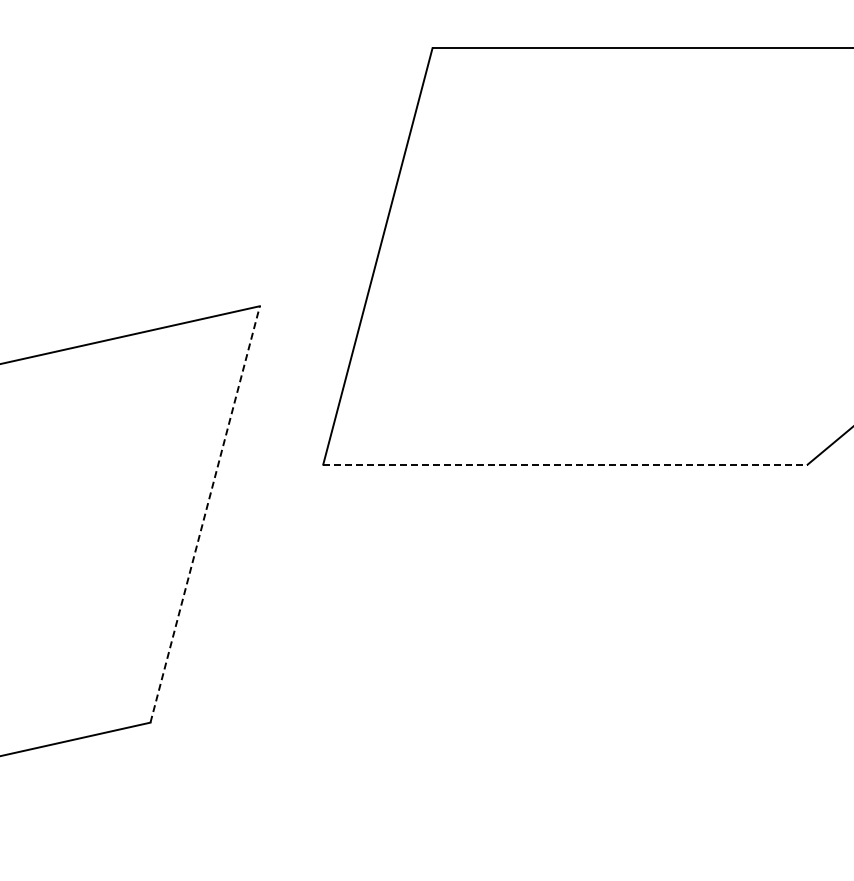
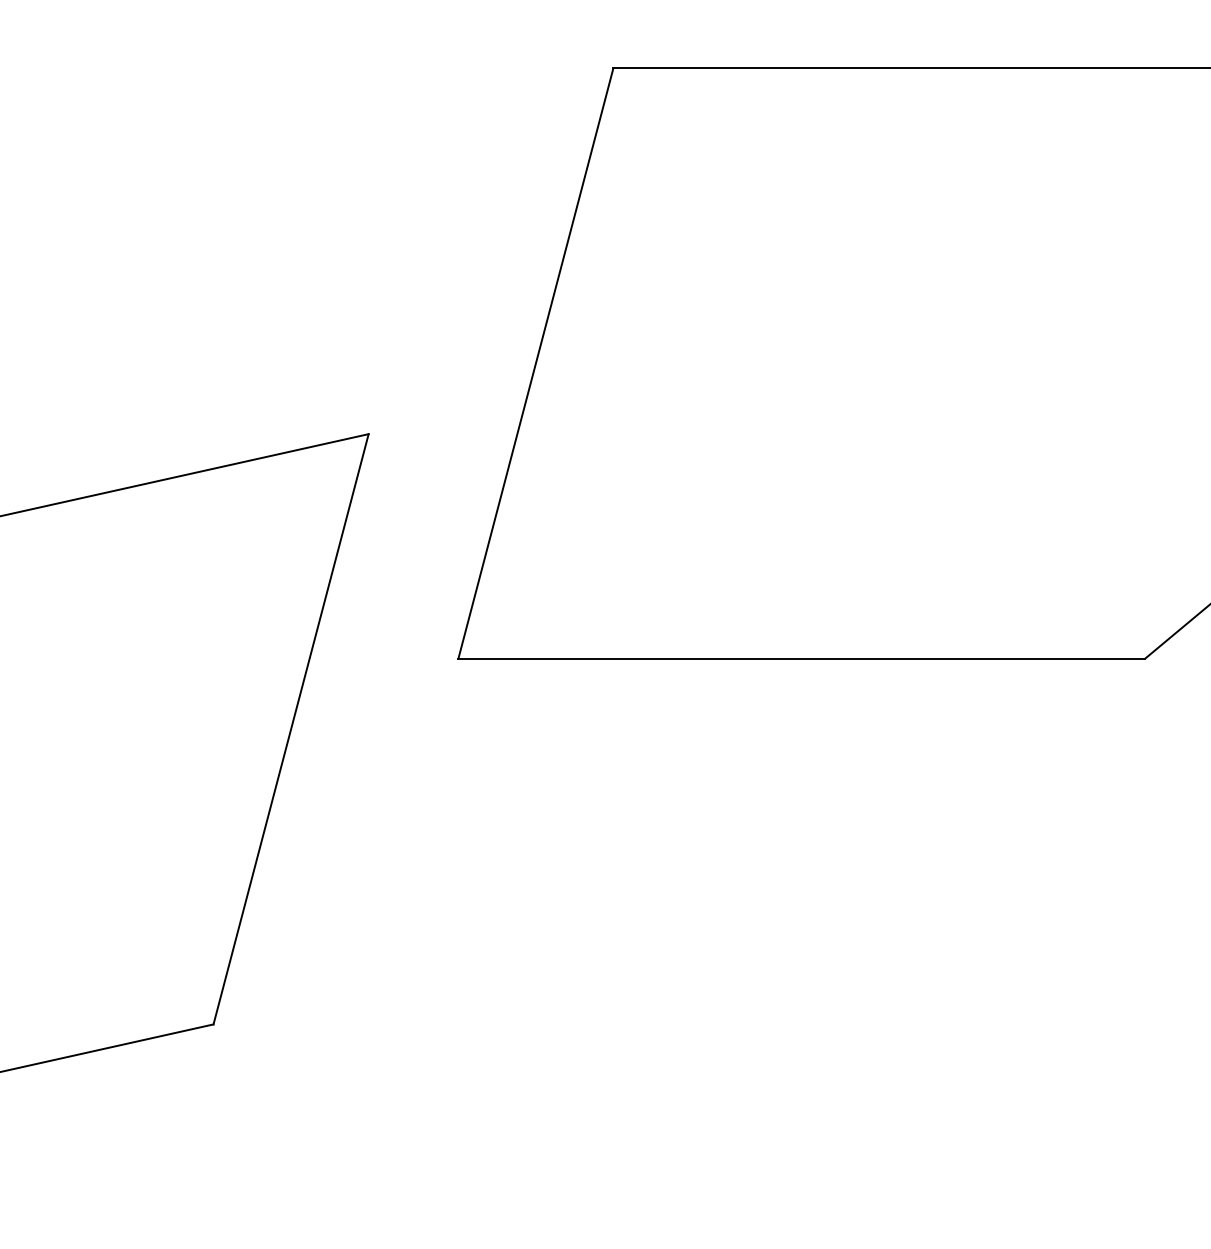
line: (565, 464) -> (801, 658), dashed -> solid
line: (205, 513) -> (291, 727), dashed -> solid

